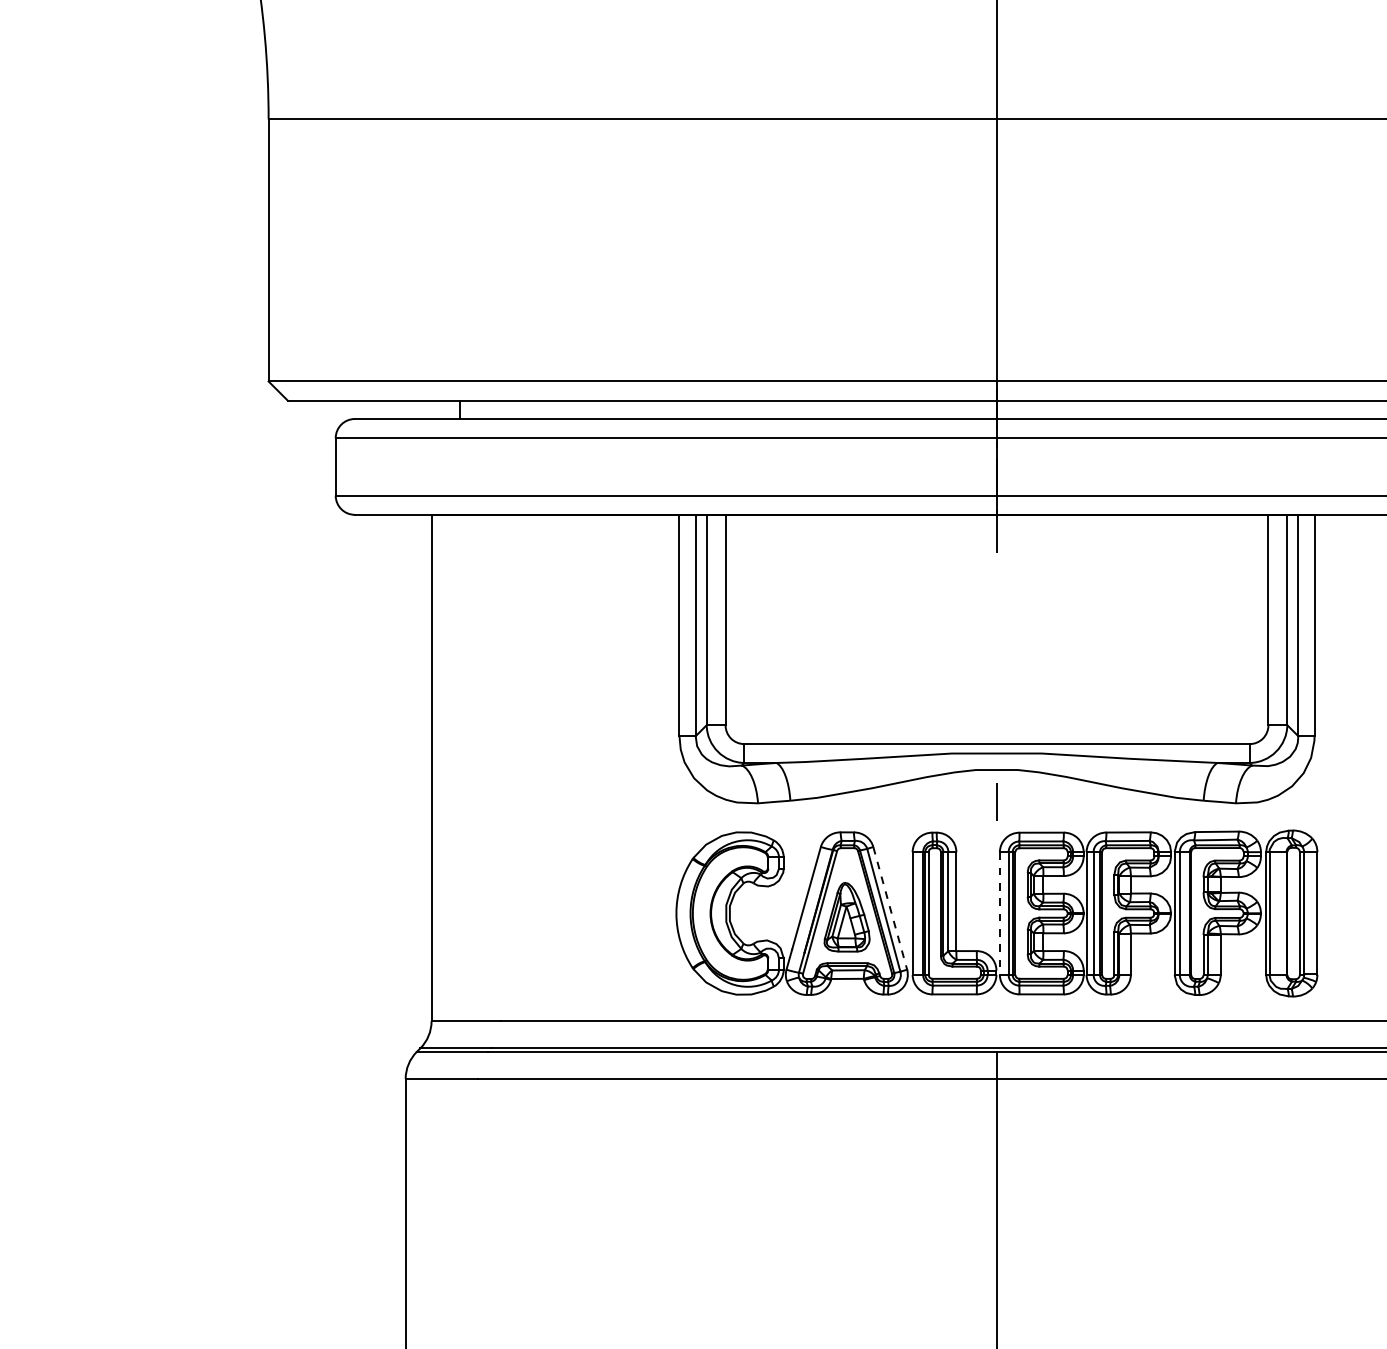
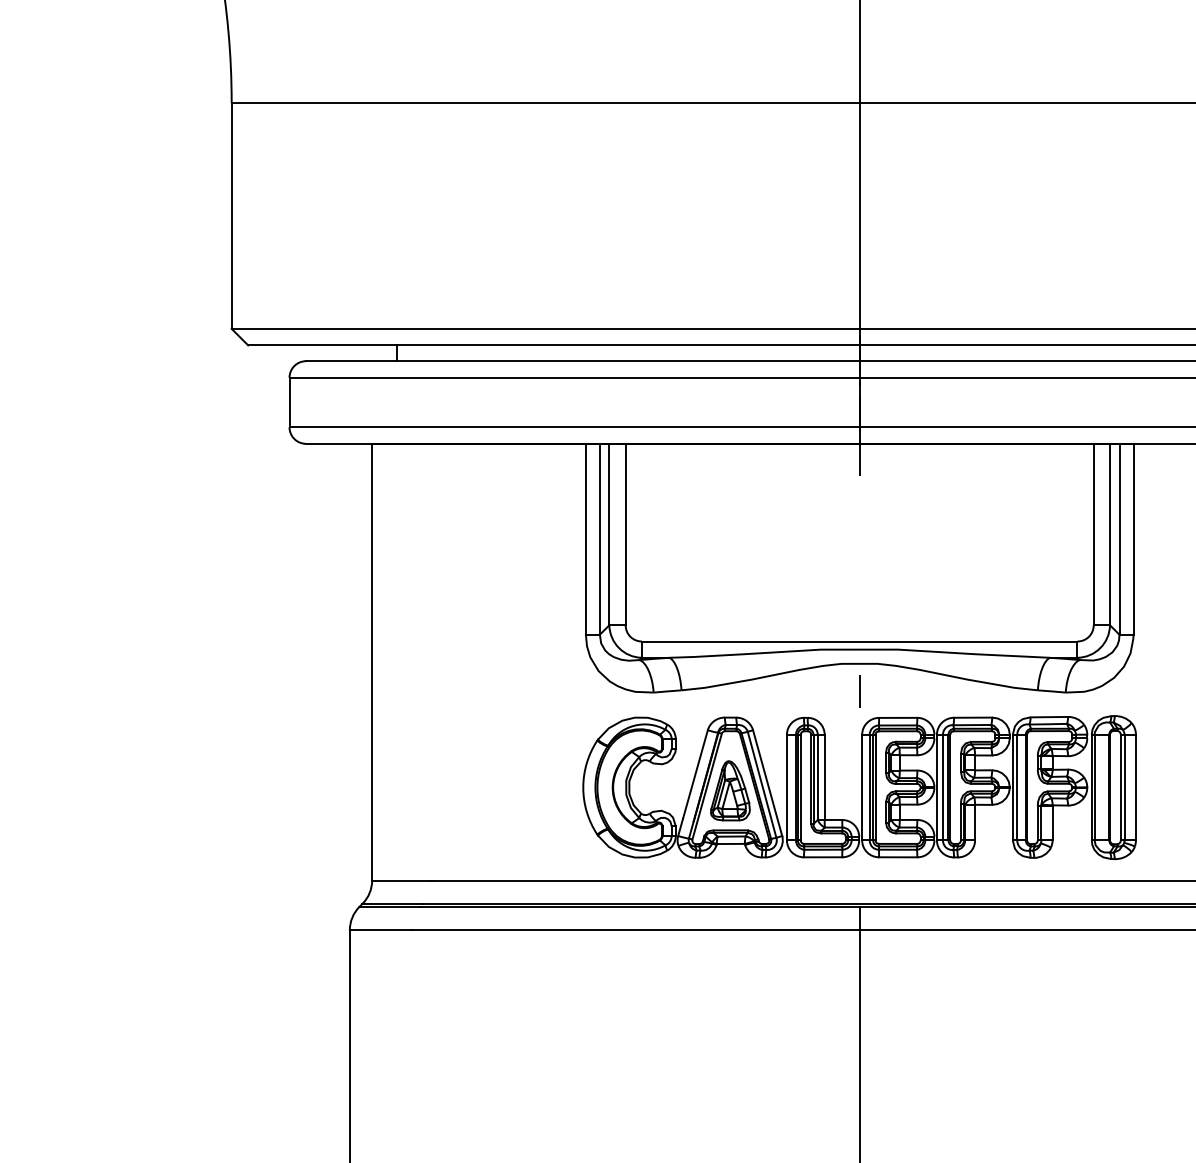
line: (890, 908) -> (767, 783), dashed -> solid
line: (999, 914) -> (861, 788), dashed -> solid

